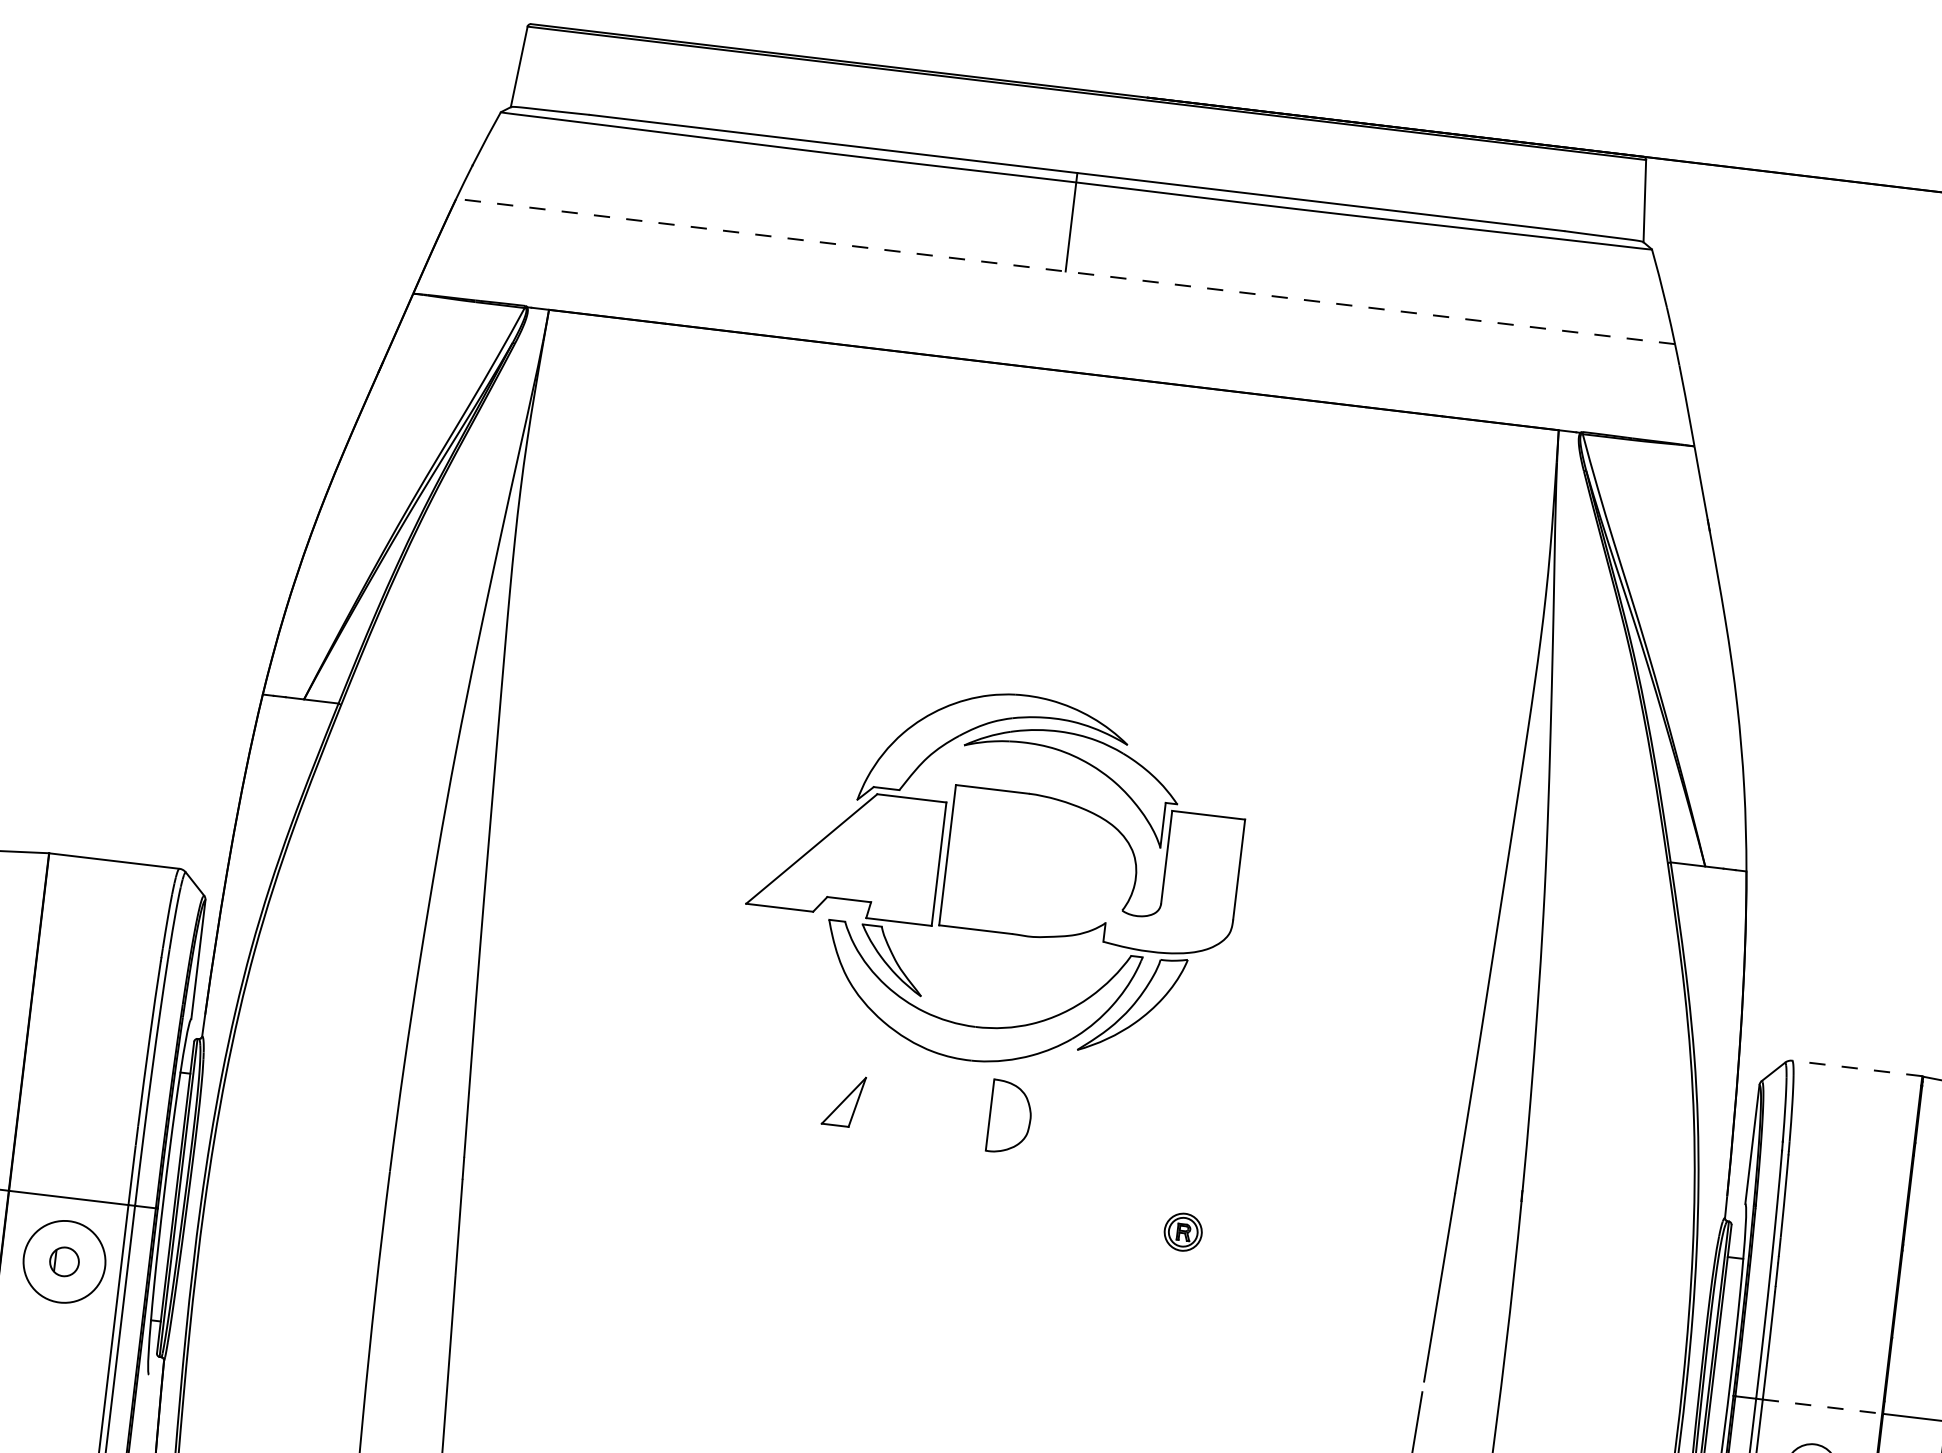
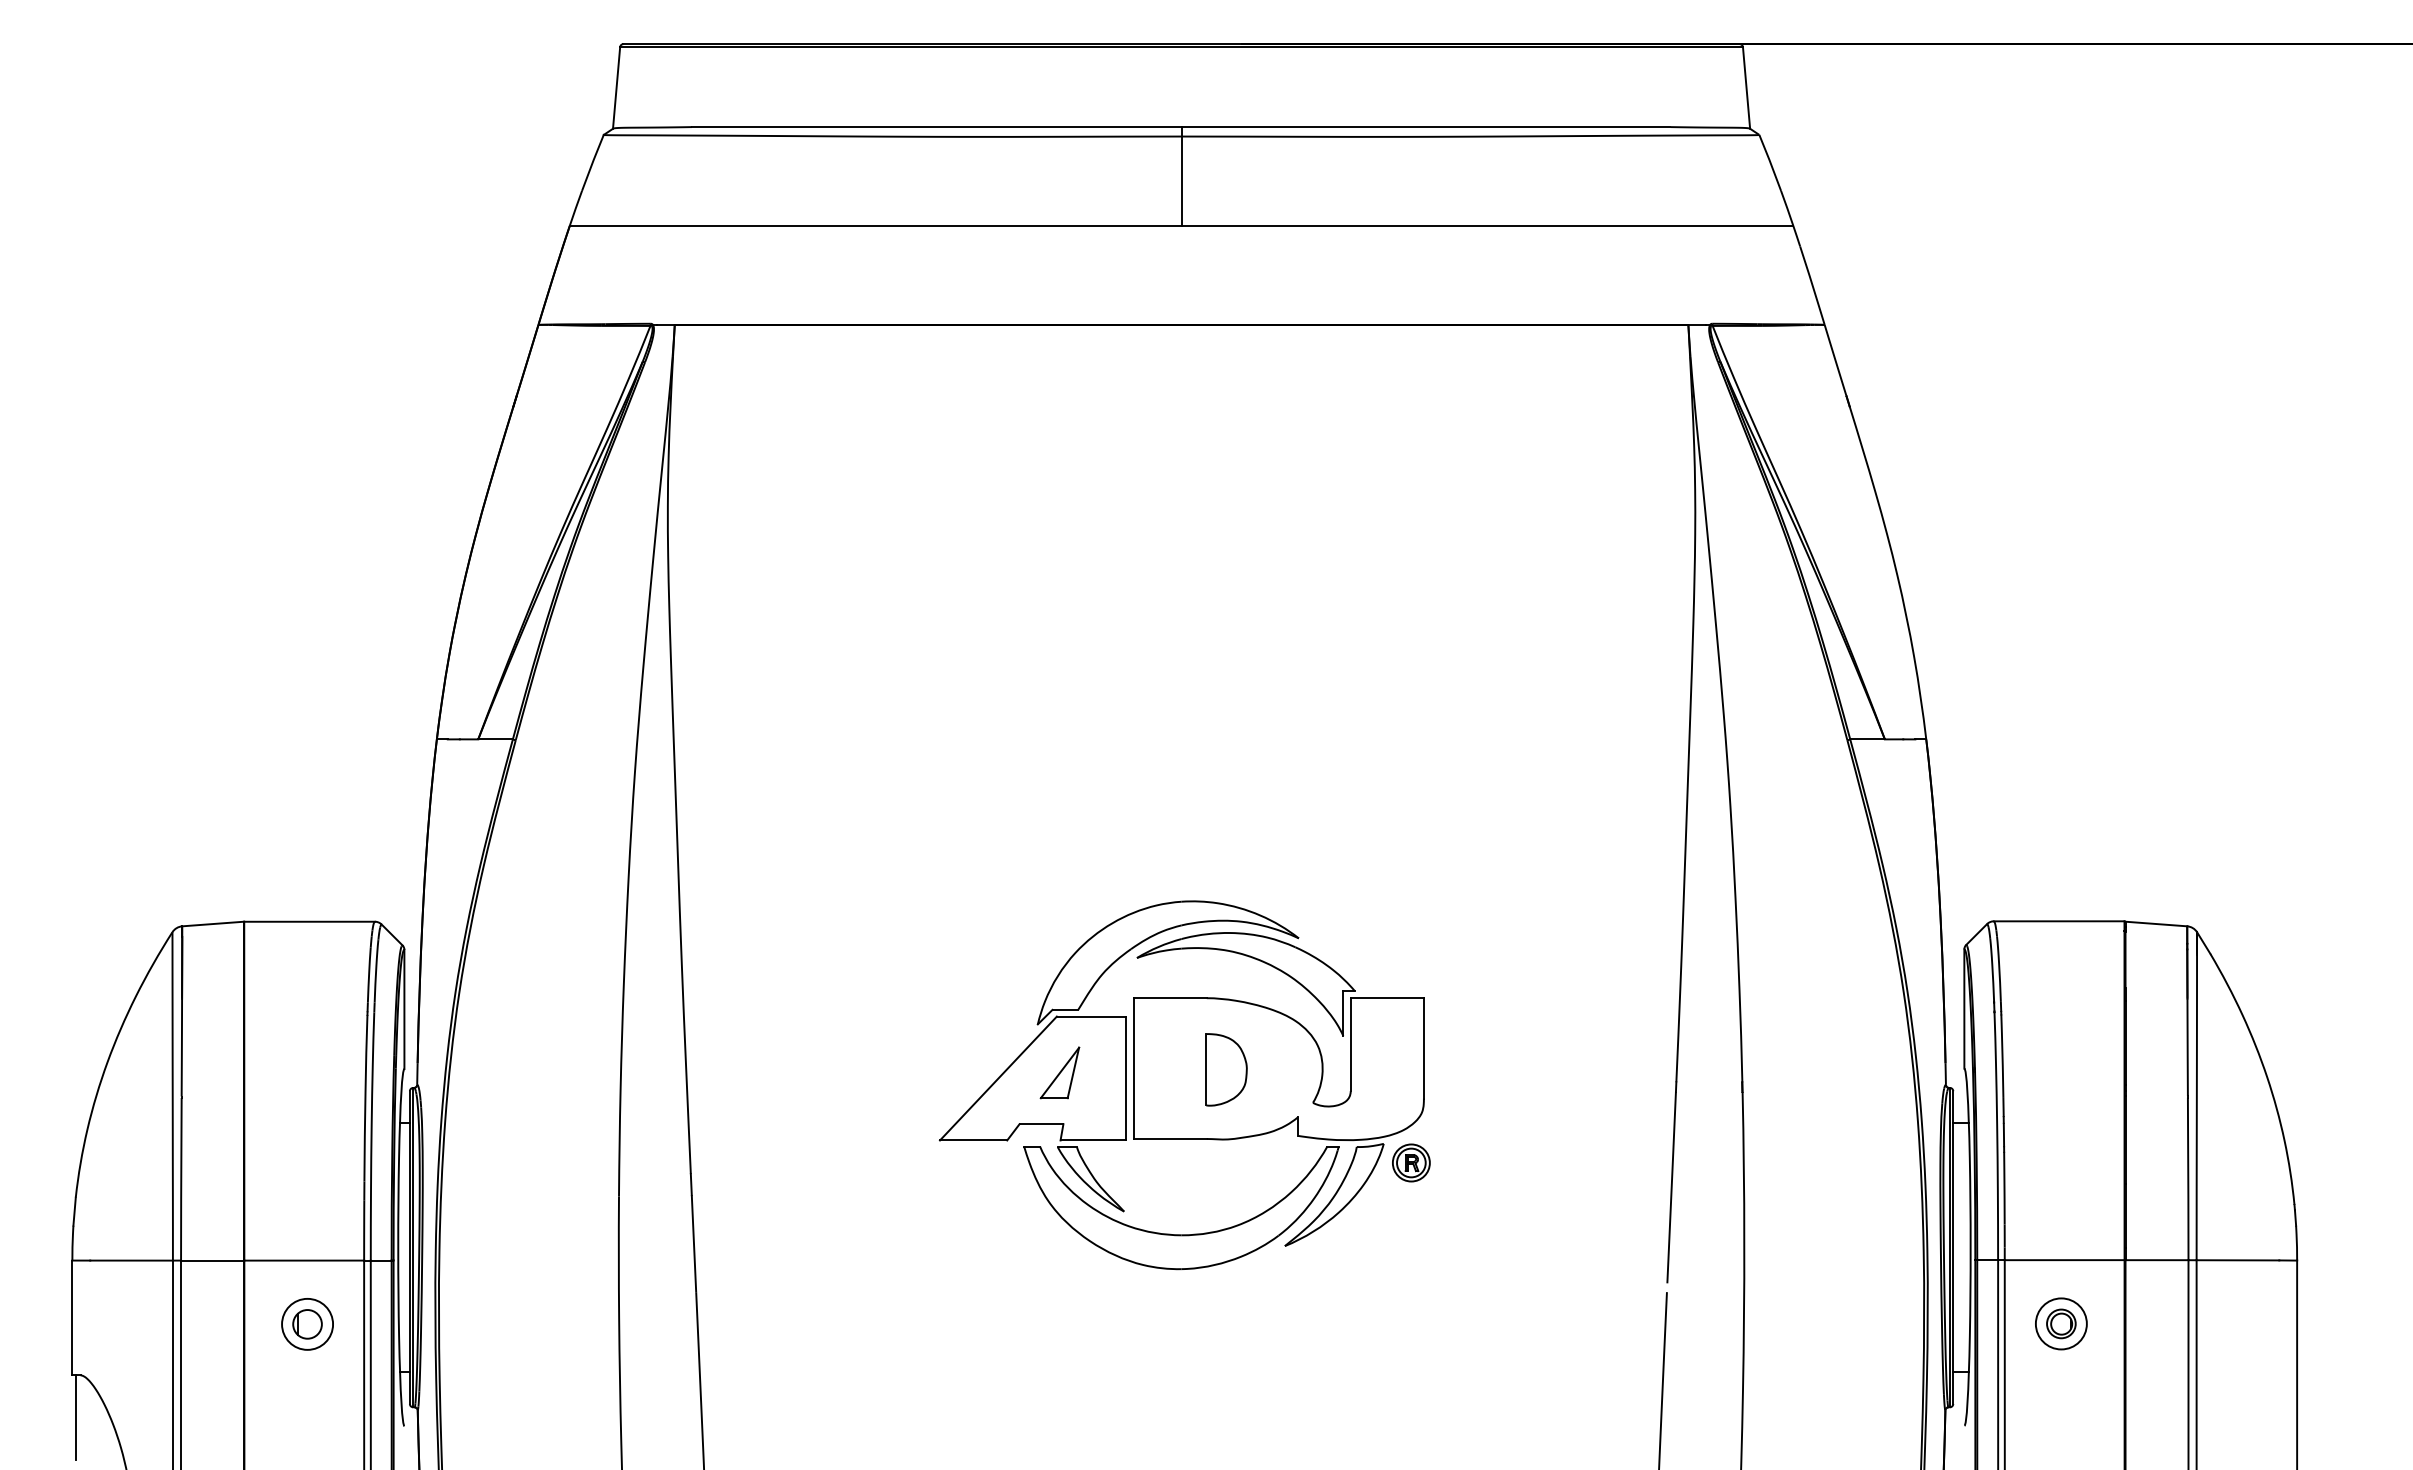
line: (1065, 271) -> (1181, 225), dashed -> solid
part: (993, 877) -> (1181, 1085), moved
line: (1856, 1068) -> (2058, 921), dashed -> solid
circle: (64, 1261) -> (307, 1323), size x0.62
line: (1823, 1407) -> (2065, 1260), dashed -> solid

